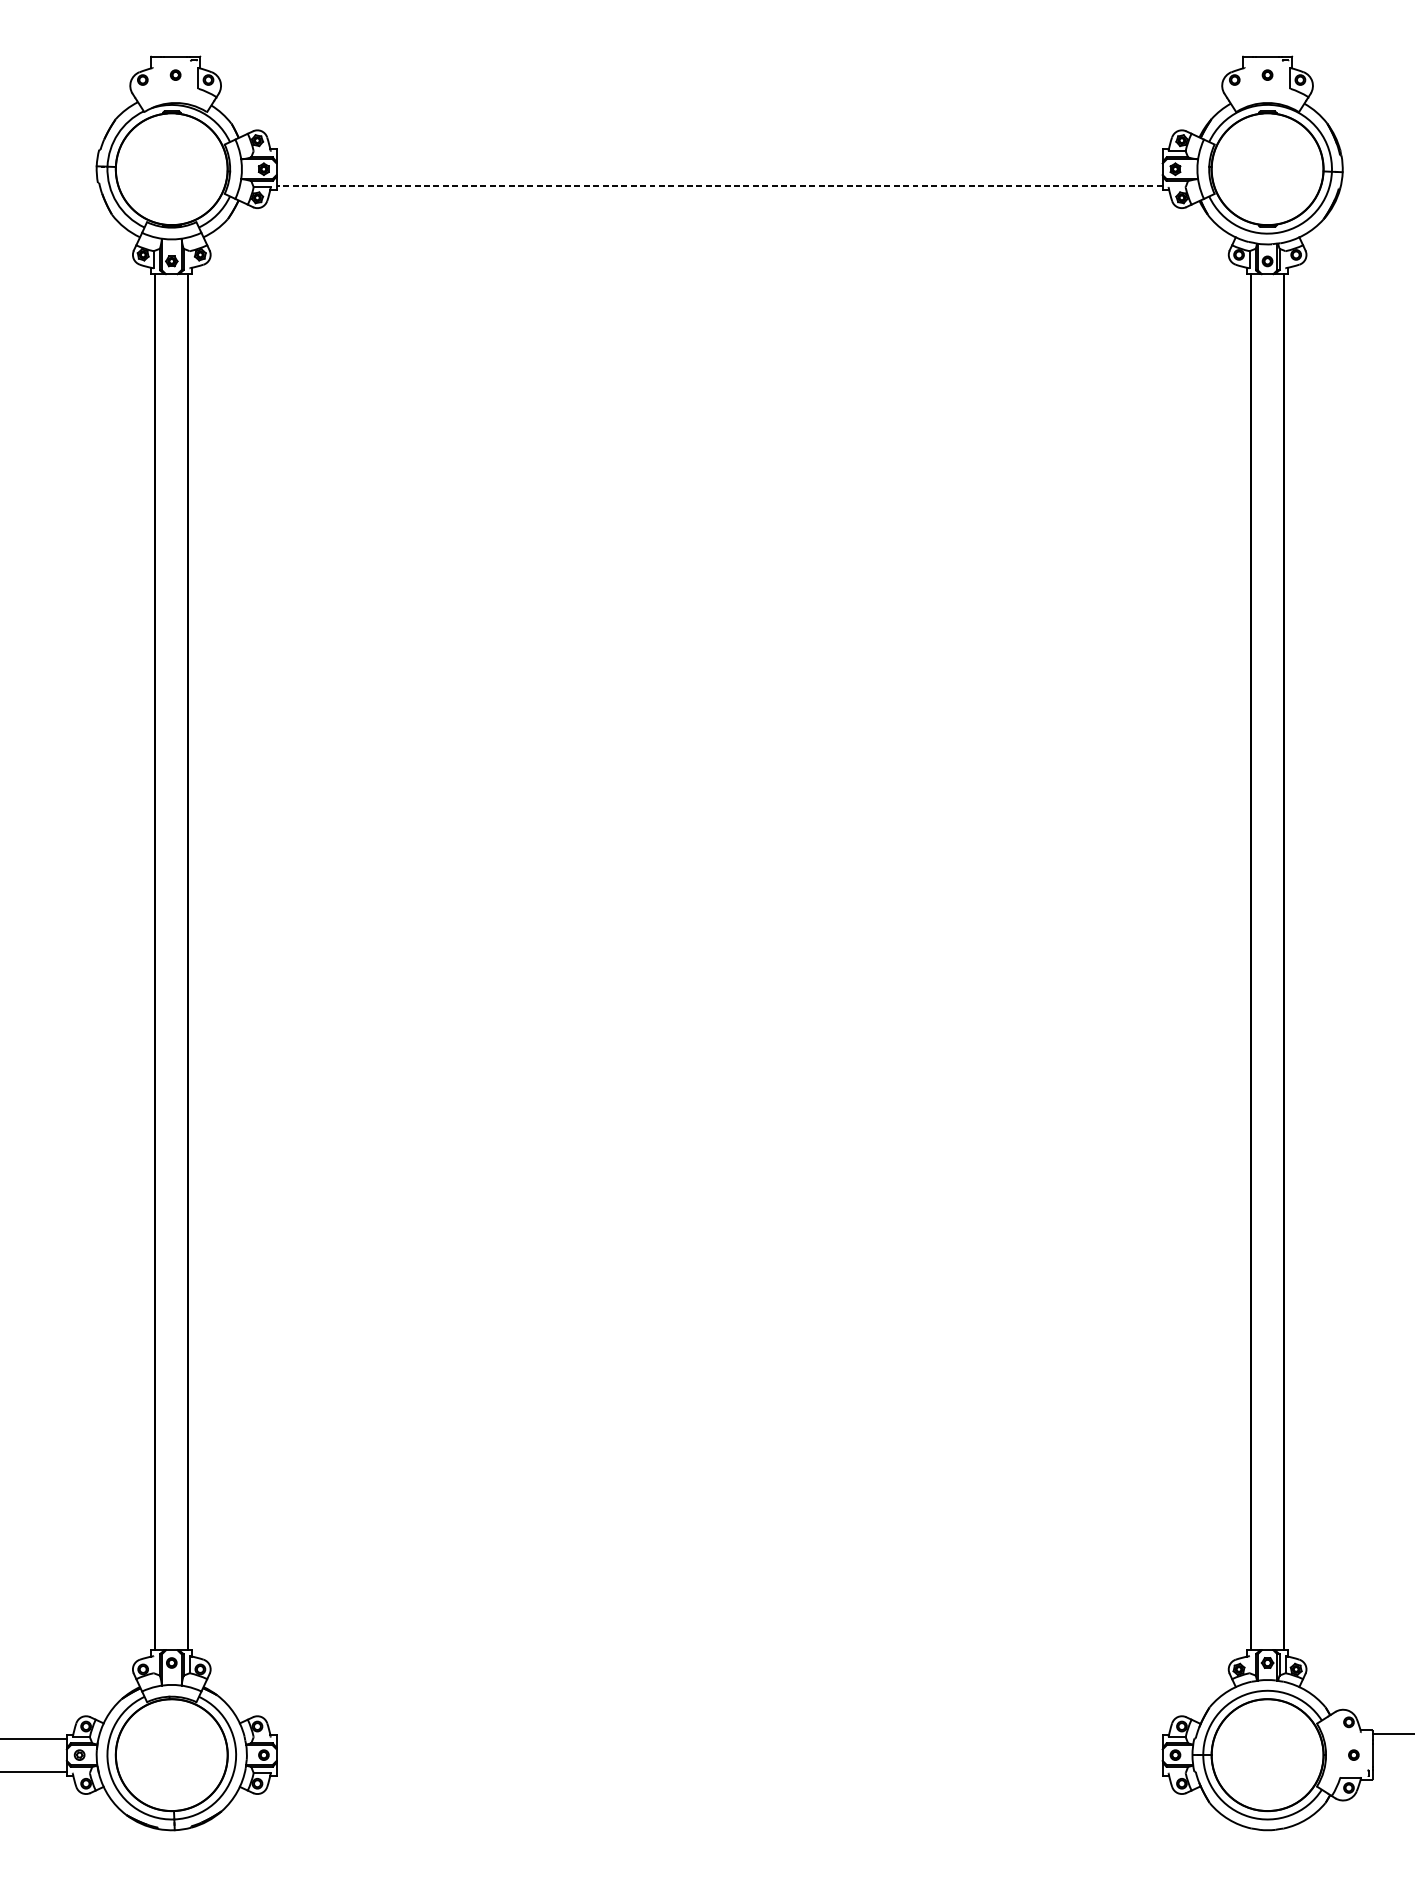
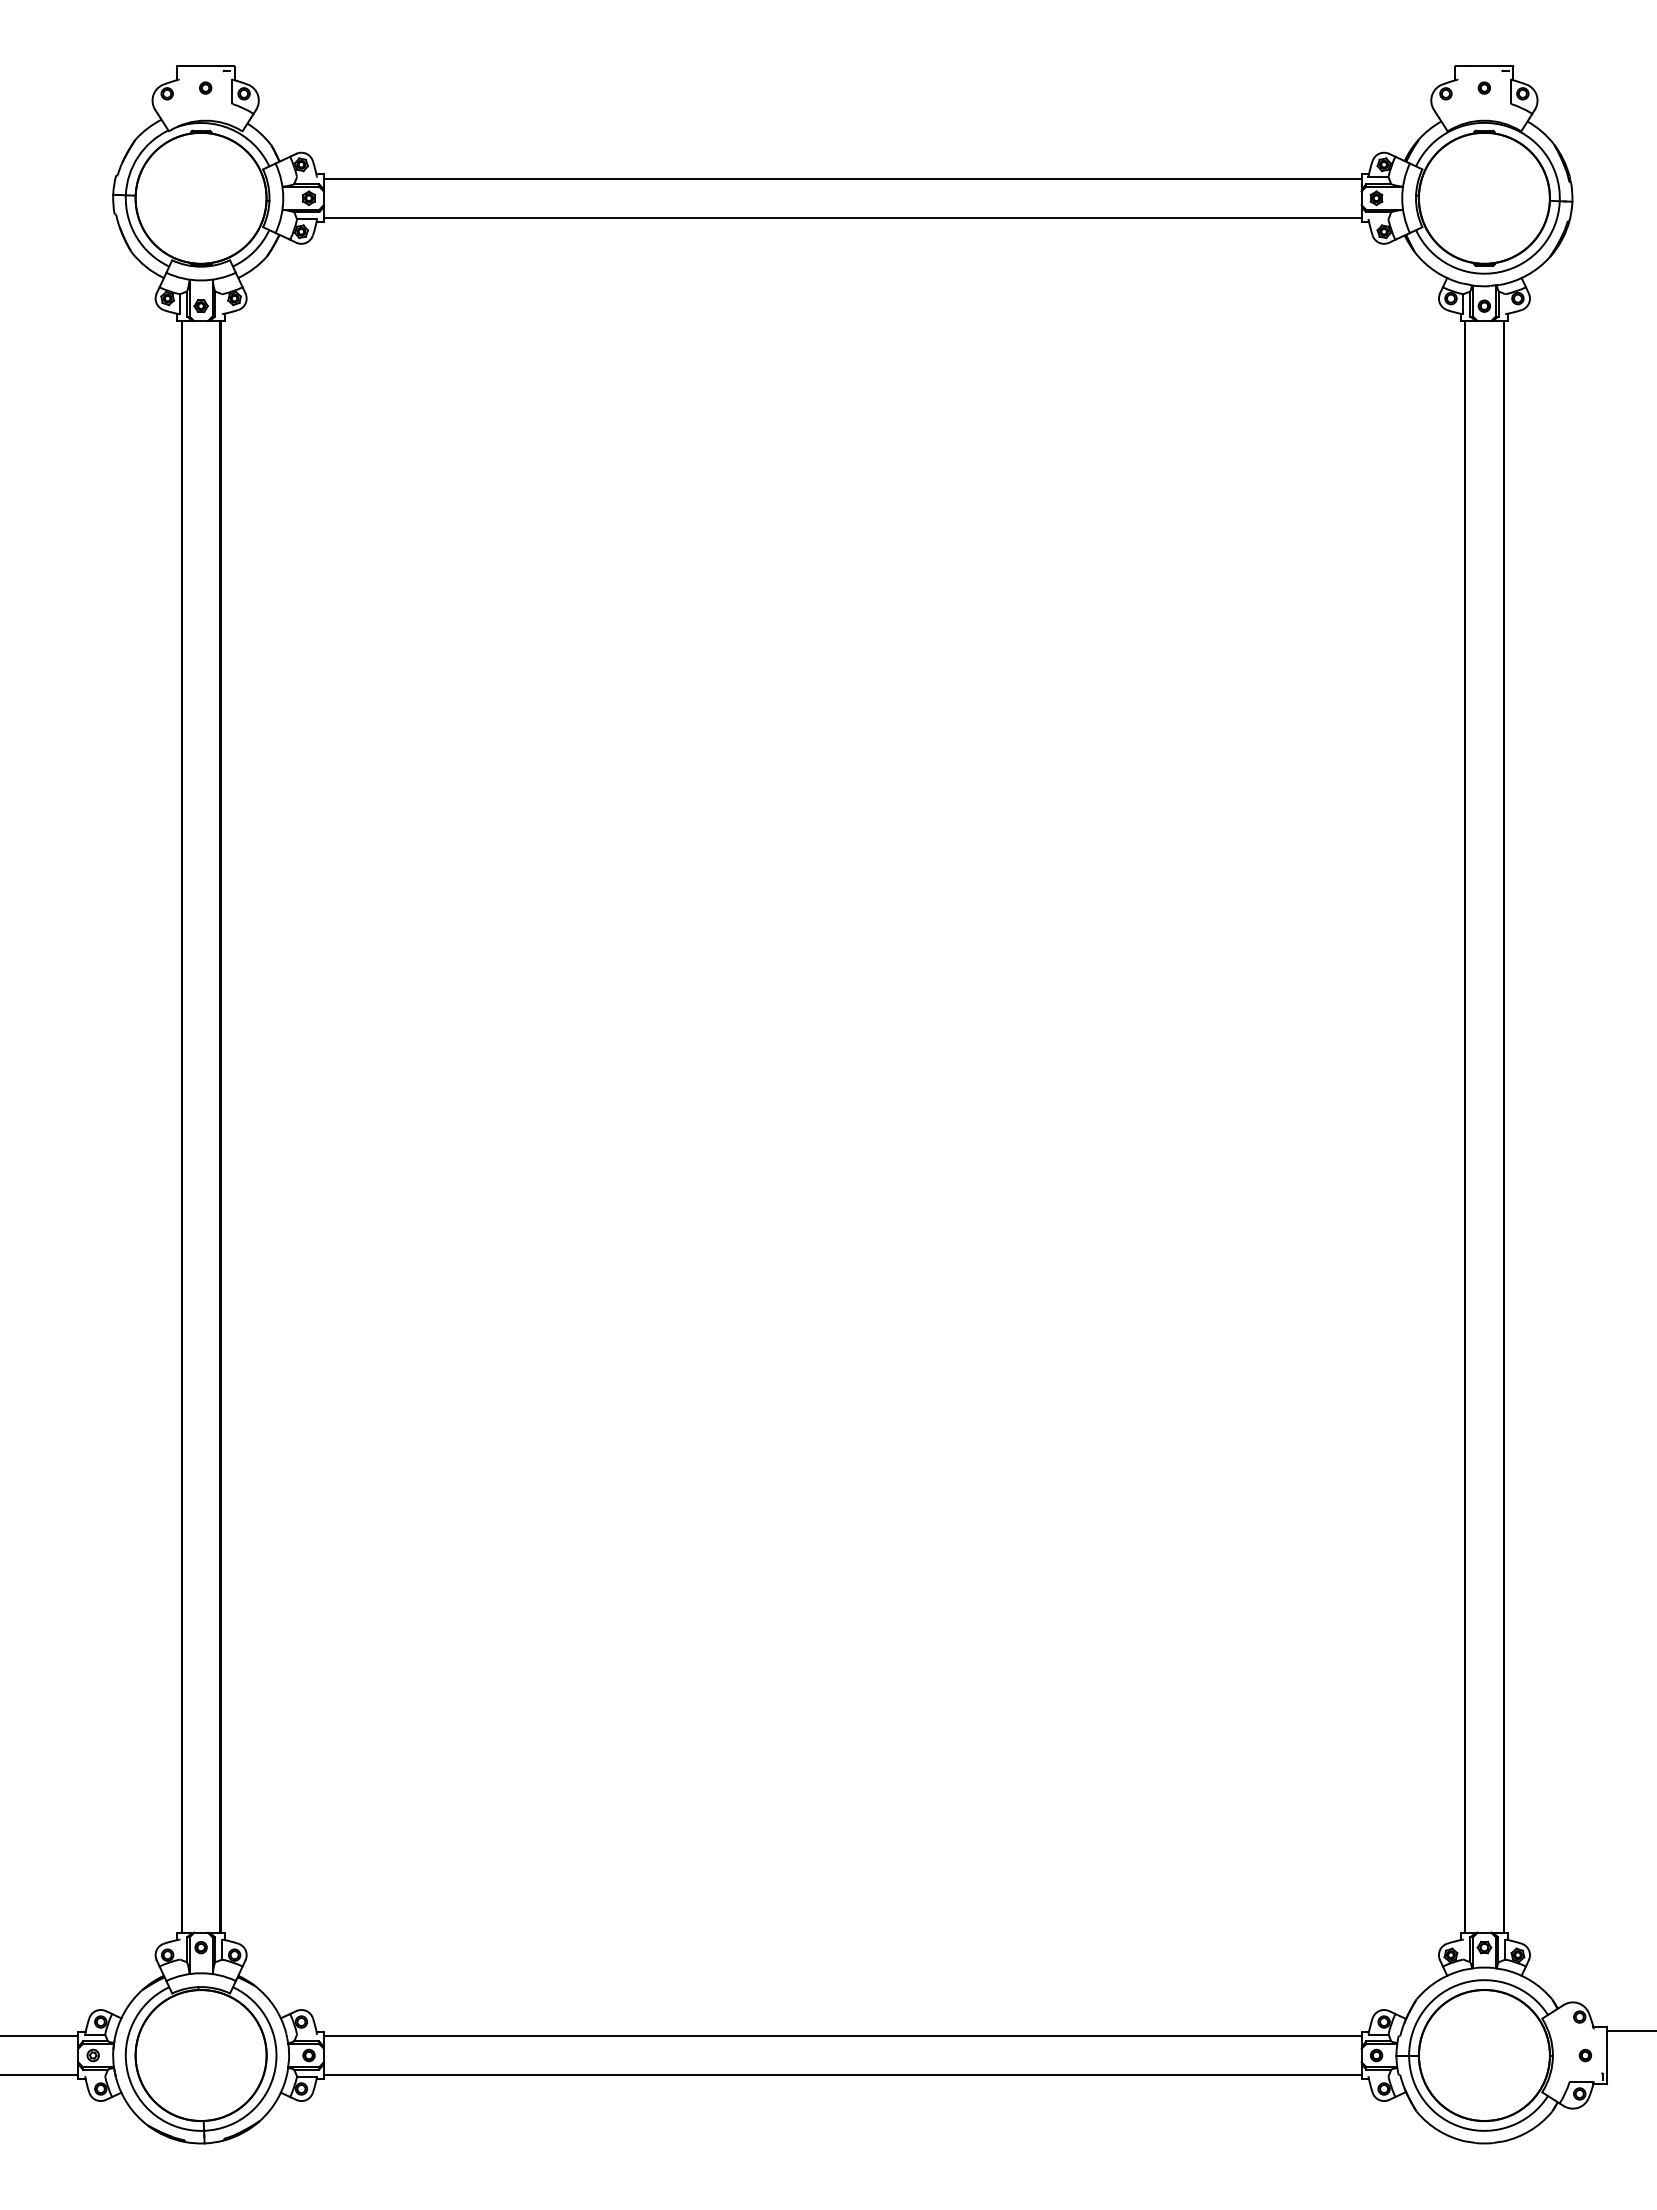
line: (719, 152) -> (842, 178), added
line: (719, 185) -> (842, 217), dashed -> solid
line: (719, 1738) -> (842, 2036), added
line: (719, 1771) -> (842, 2074), added

